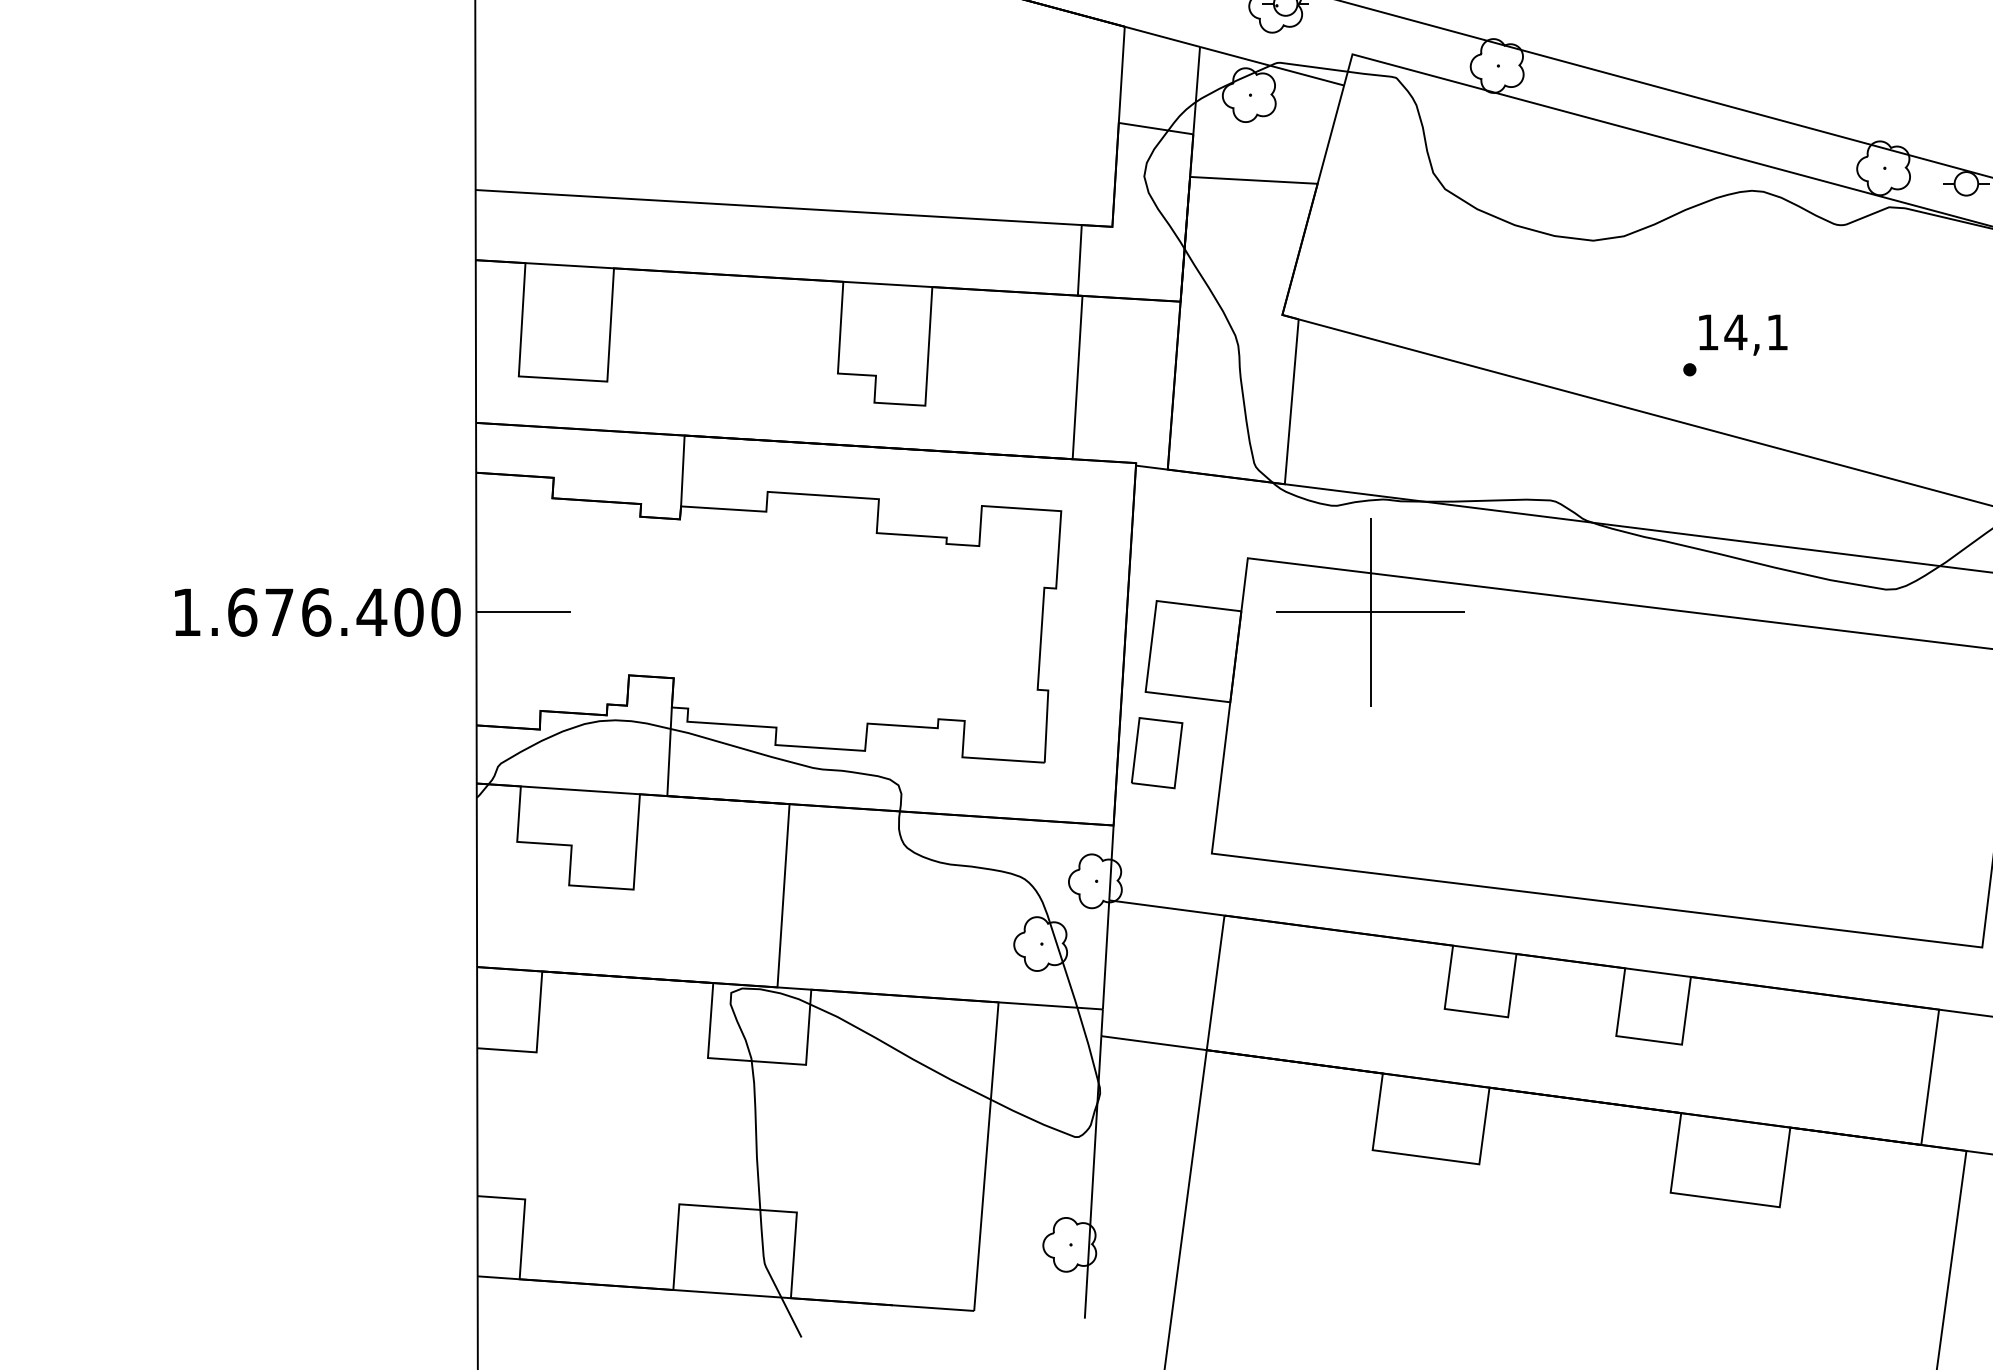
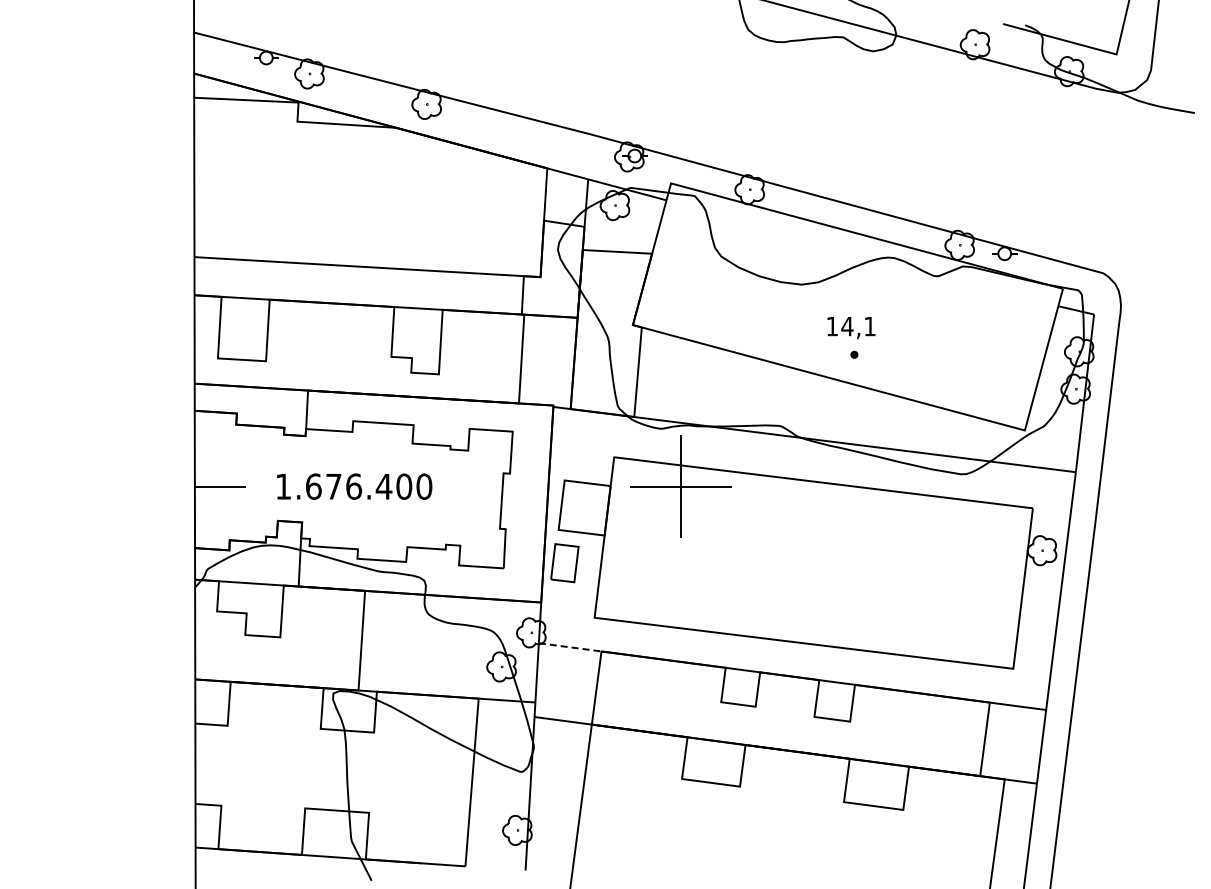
text: (1743, 336) -> (851, 328), moved
text: (317, 612) -> (354, 486), moved
line: (1167, 908) -> (570, 647), solid -> dashed

